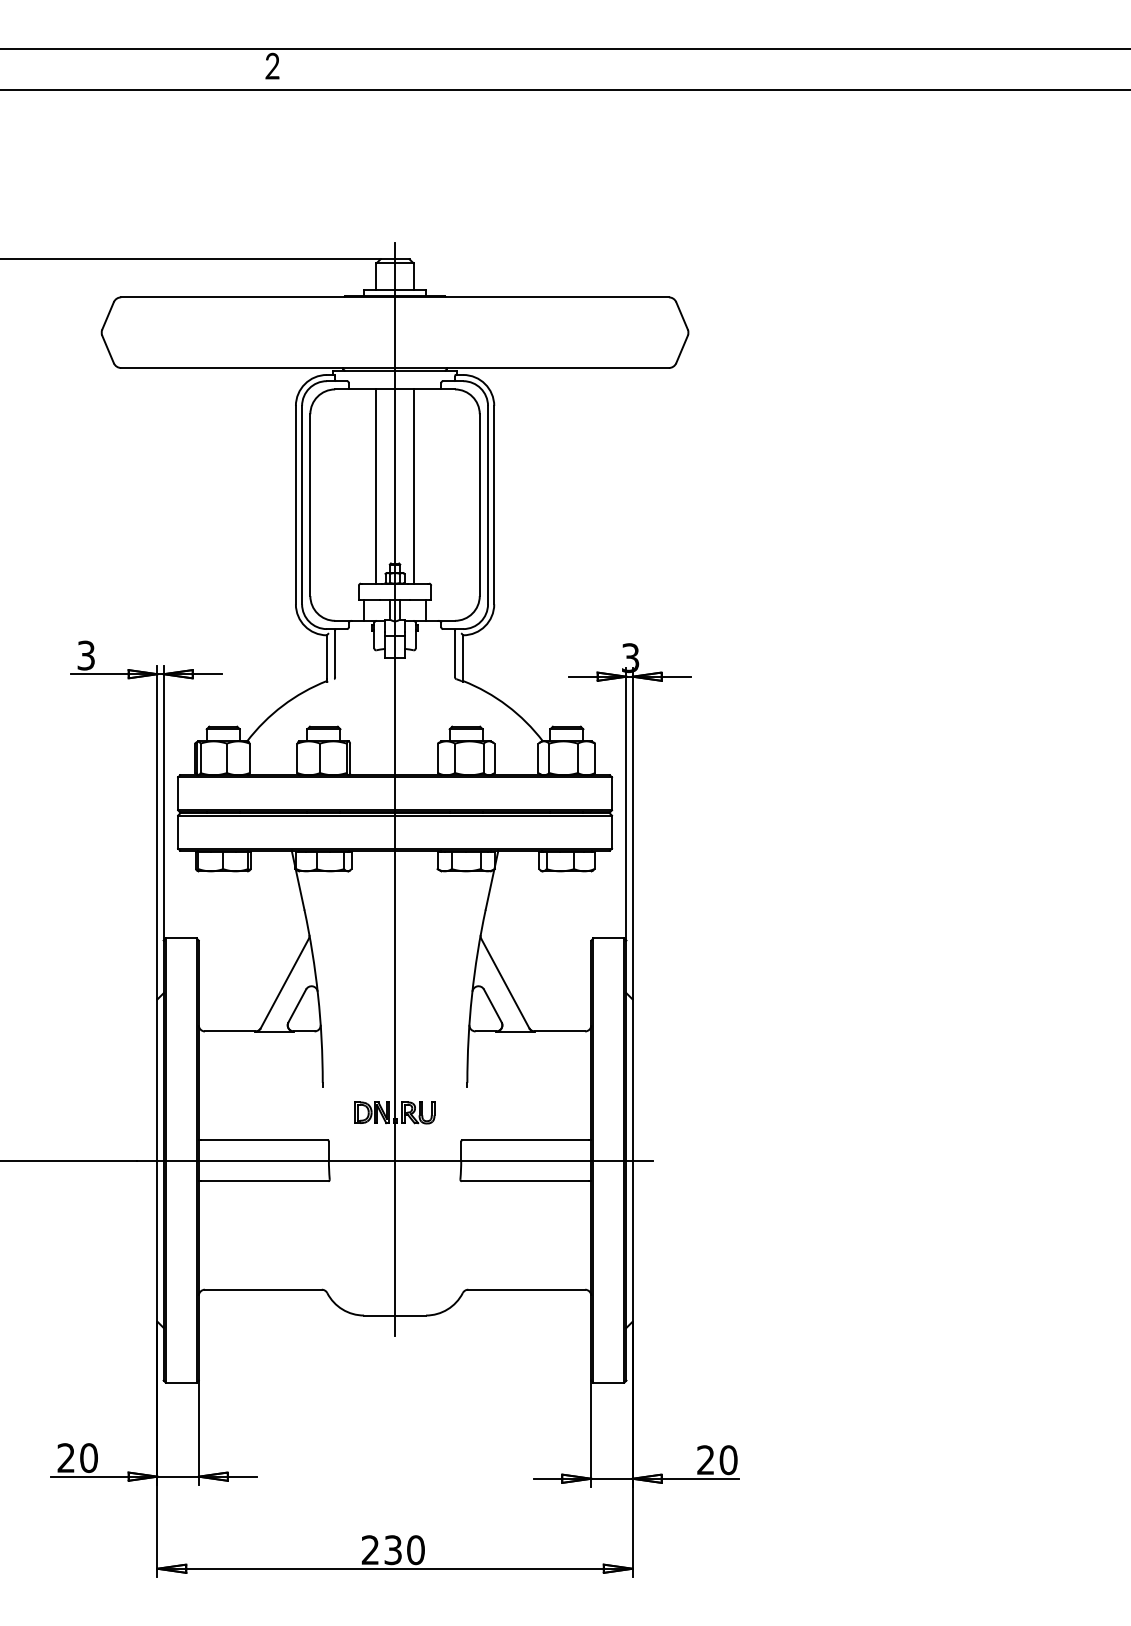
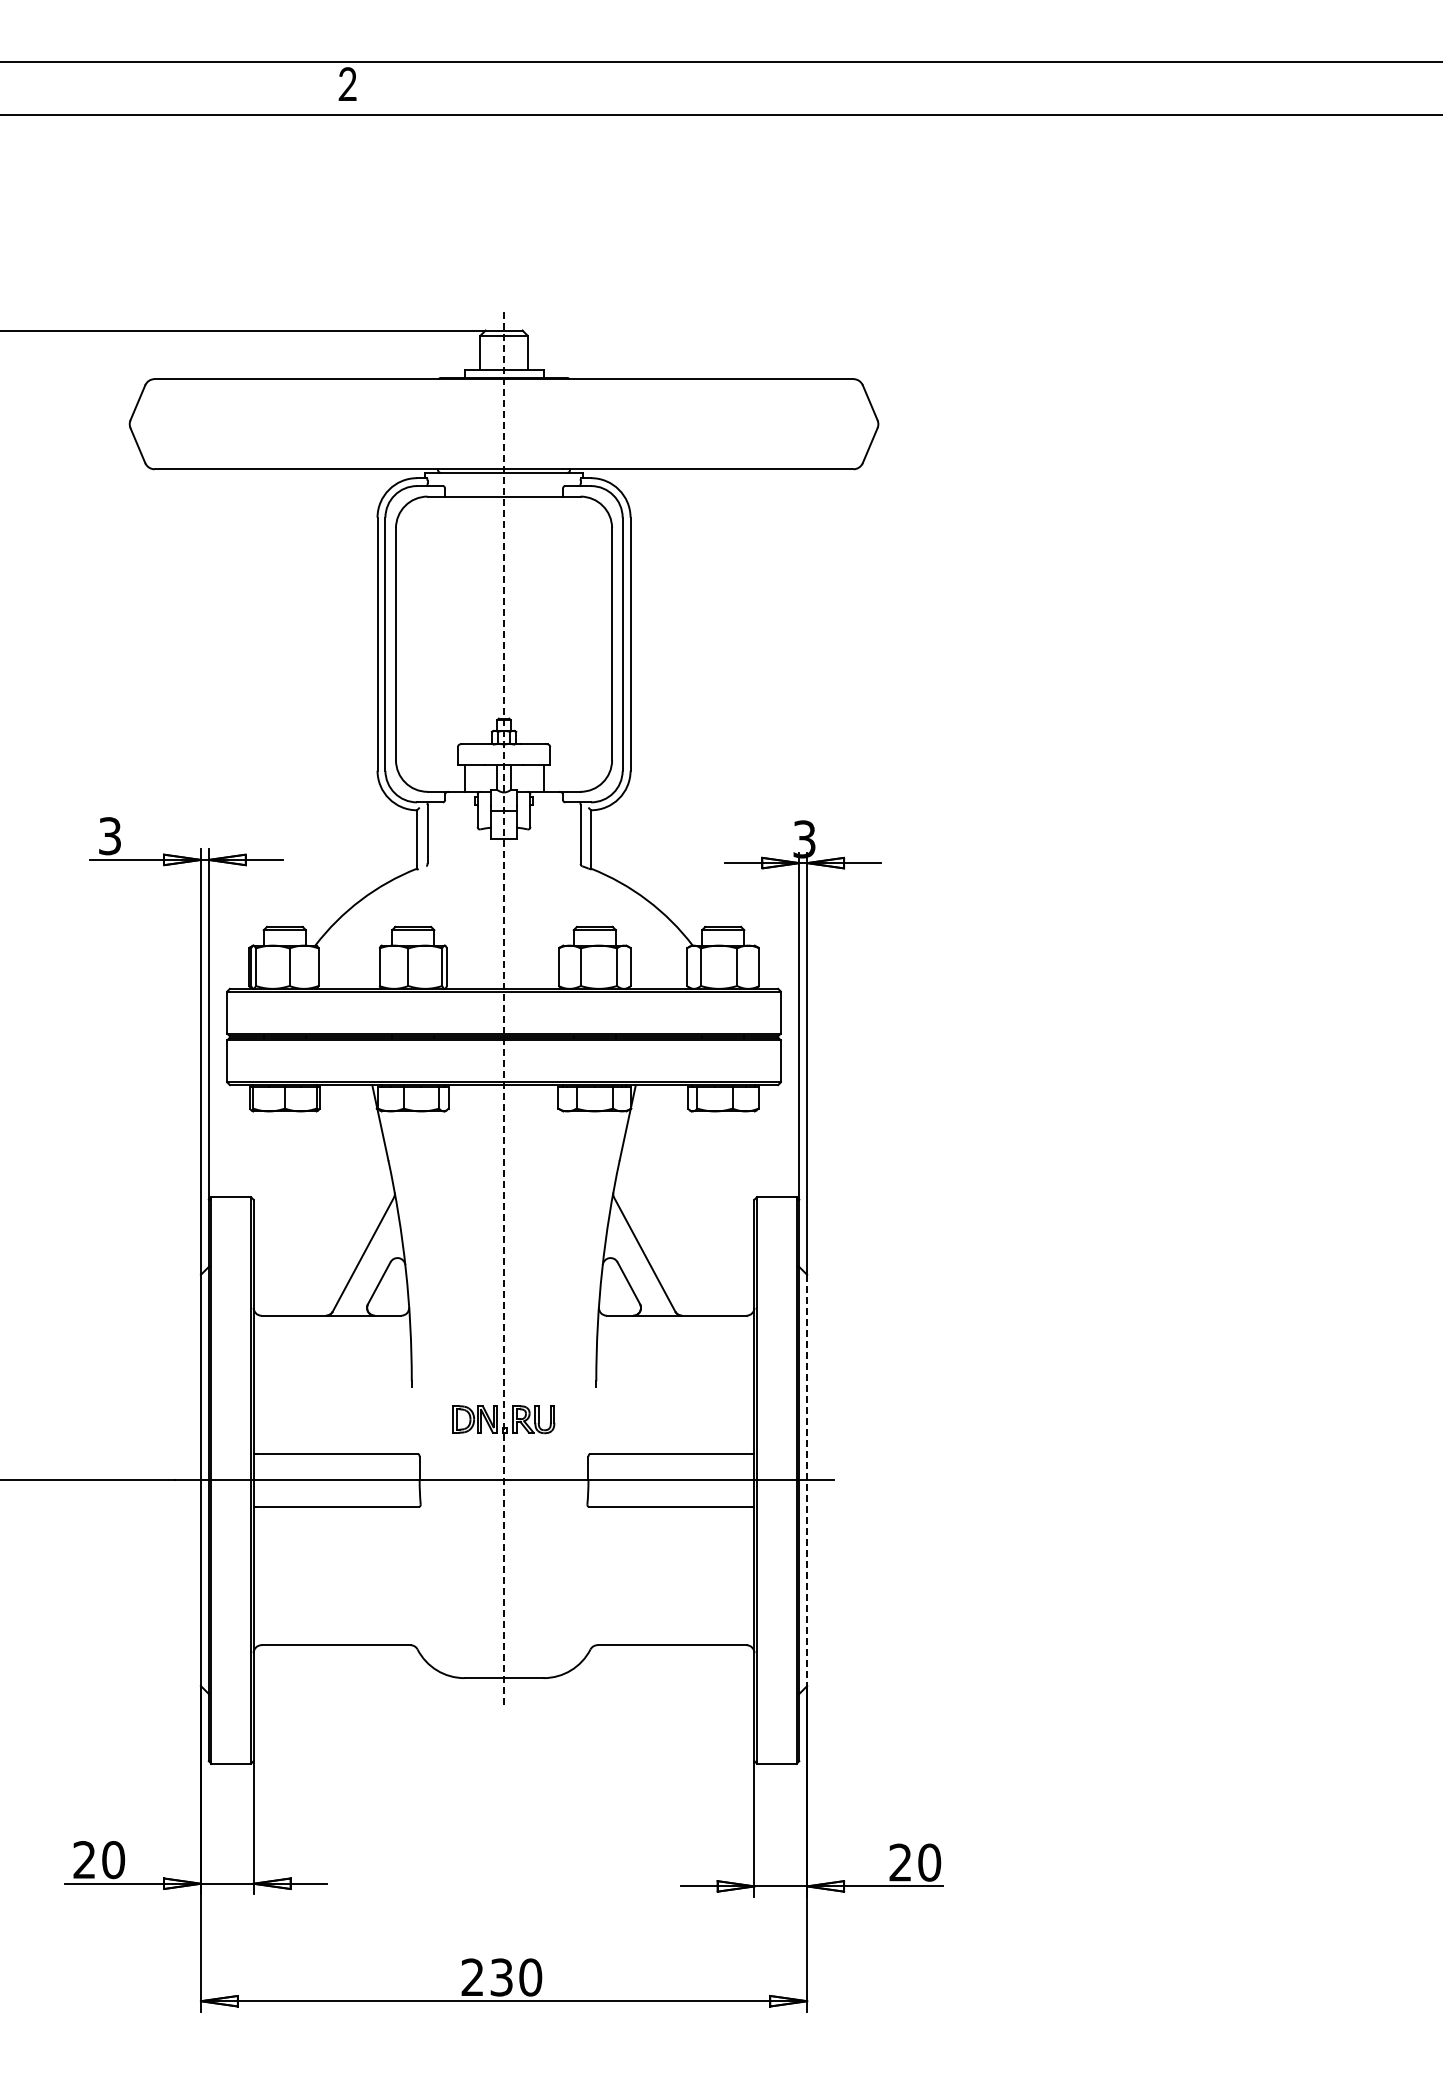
line: (376, 486) -> (480, 620), removed
line: (413, 486) -> (527, 620), removed
line: (395, 789) -> (504, 1006), solid -> dashed
line: (632, 1160) -> (807, 1480), solid -> dashed

